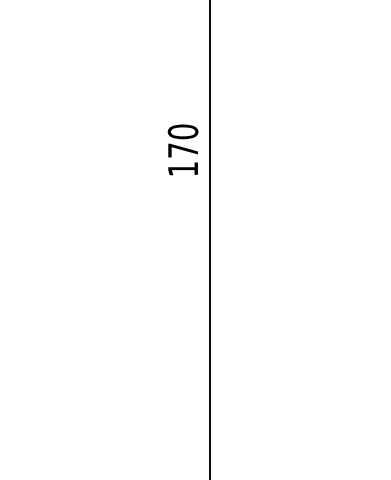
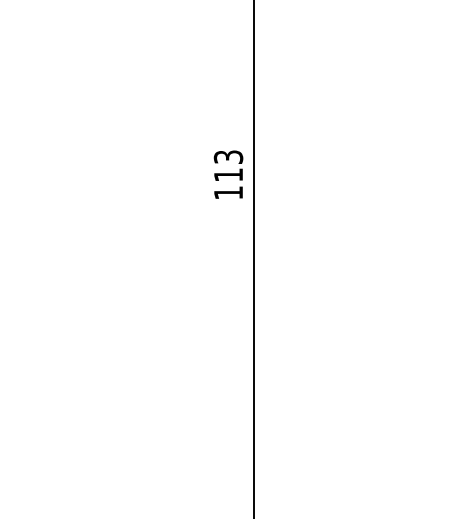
text: (183, 140) -> (228, 165), 170 -> 113

